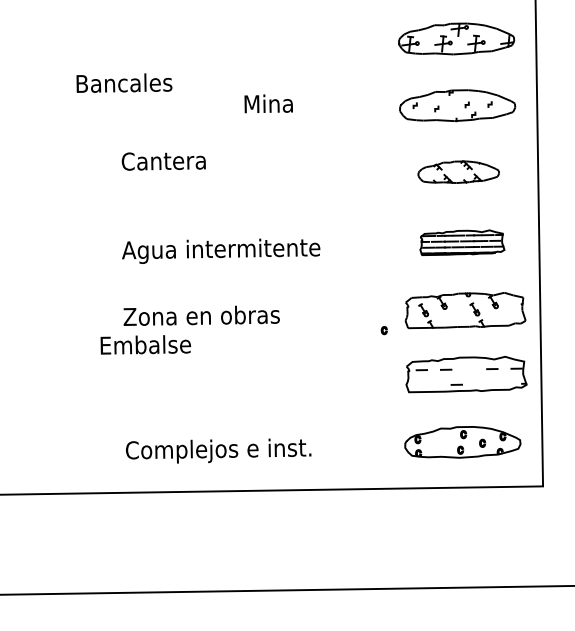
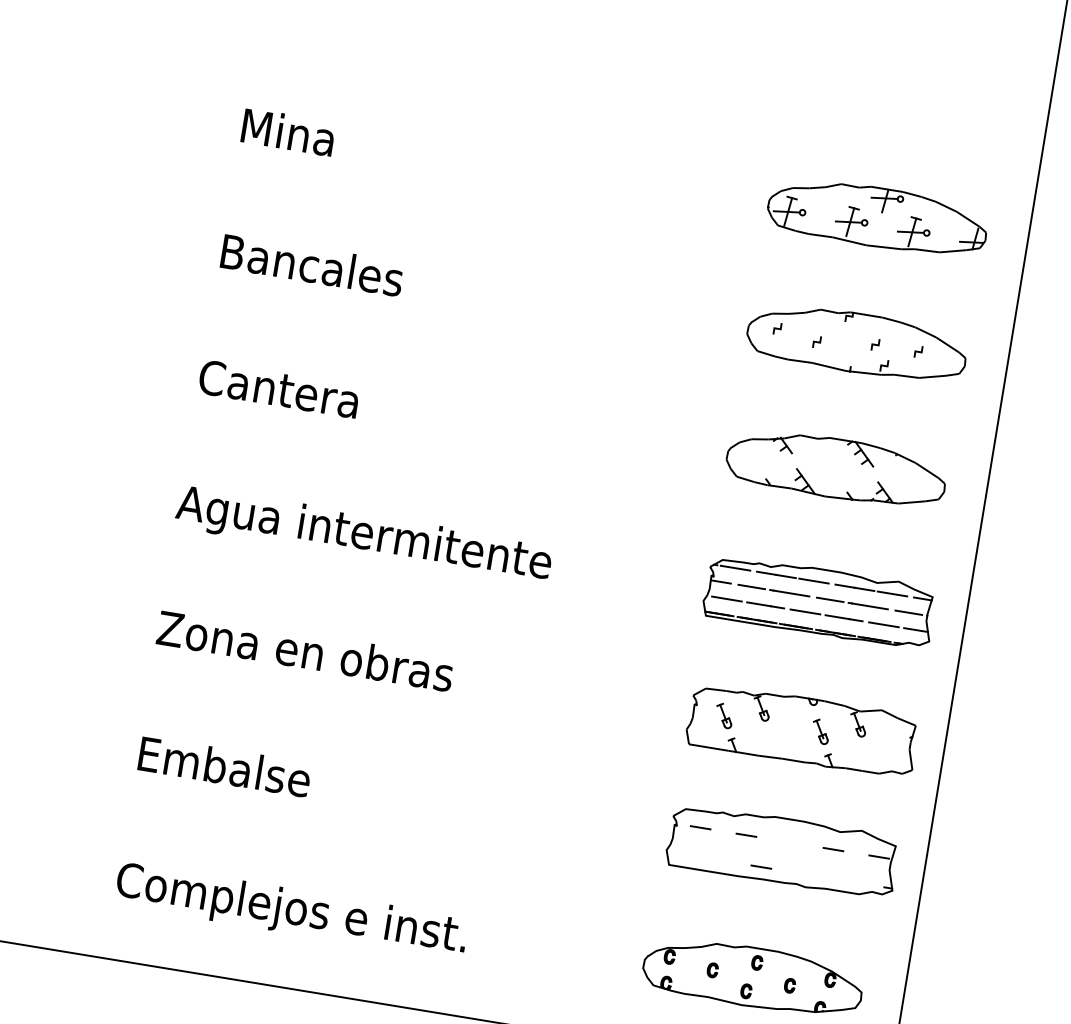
text: (124, 82) -> (312, 264), moved
text: (268, 103) -> (288, 131), moved
text: (163, 161) -> (278, 389), moved
part: (458, 171) -> (836, 466), size x1.43
part: (462, 242) -> (820, 601), size x1.43
part: (383, 330) -> (711, 969), moved
text: (145, 344) -> (224, 765), moved

